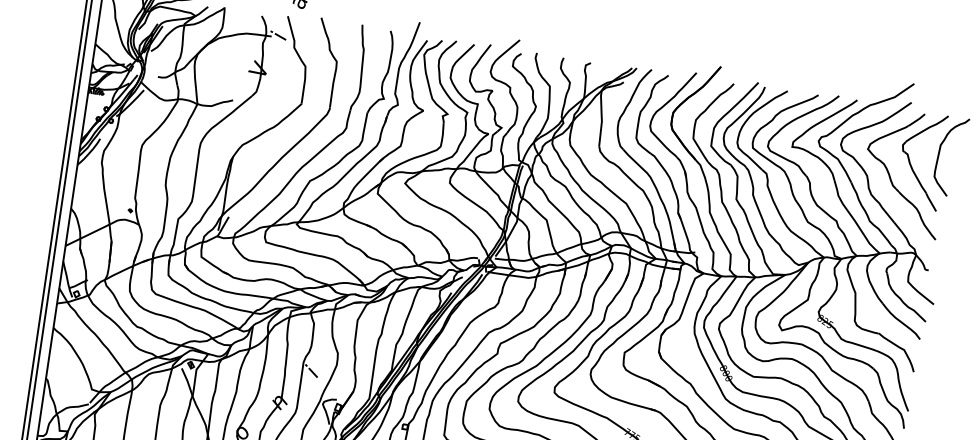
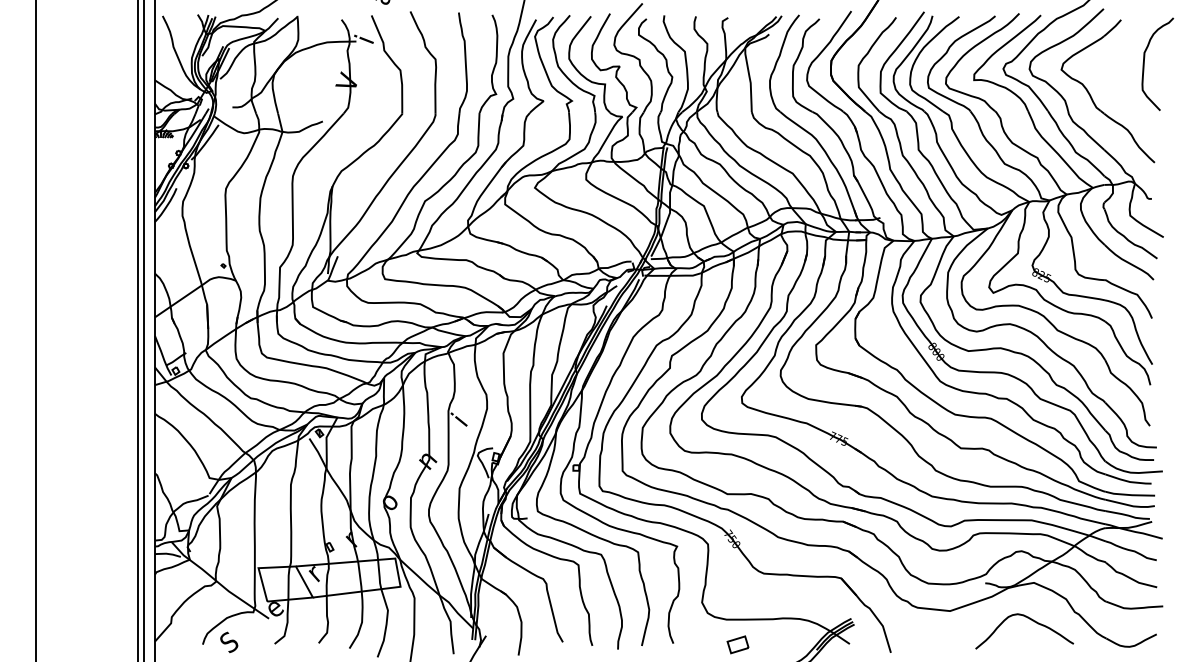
part: (911, 163) -> (1113, 79), removed

